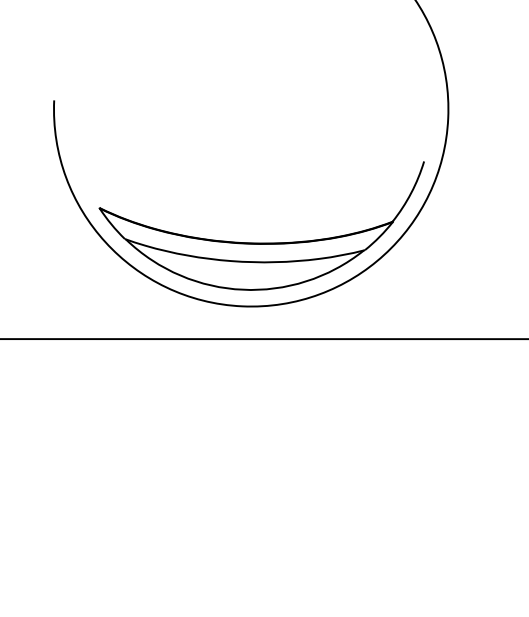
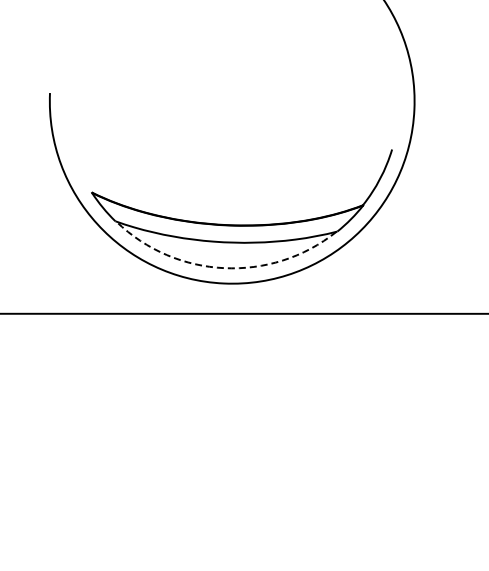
arc: (242, 290) -> (224, 268), solid -> dashed

